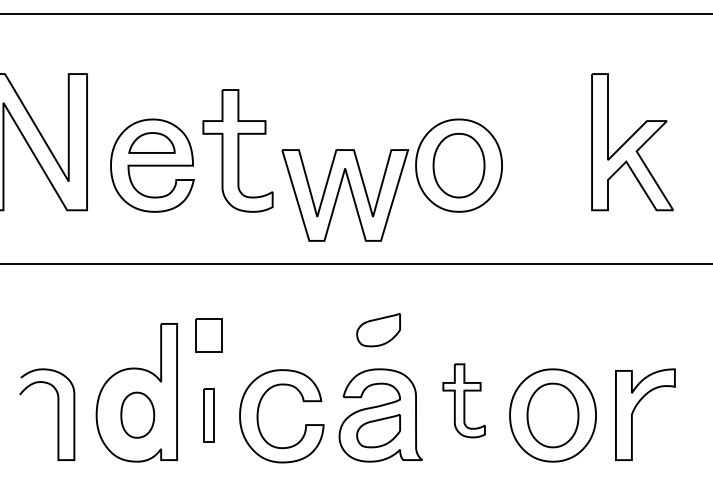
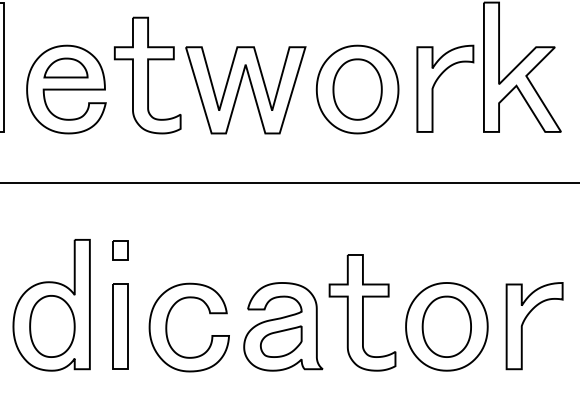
part: (541, 159) -> (435, 83), added
part: (351, 194) -> (251, 89), moved
part: (378, 330) -> (281, 246), removed
part: (208, 334) -> (119, 249), size x0.62
part: (463, 400) -> (361, 312), size x1.67
part: (137, 415) -> (52, 326), size x1.43
part: (208, 415) -> (119, 326), size x1.67

